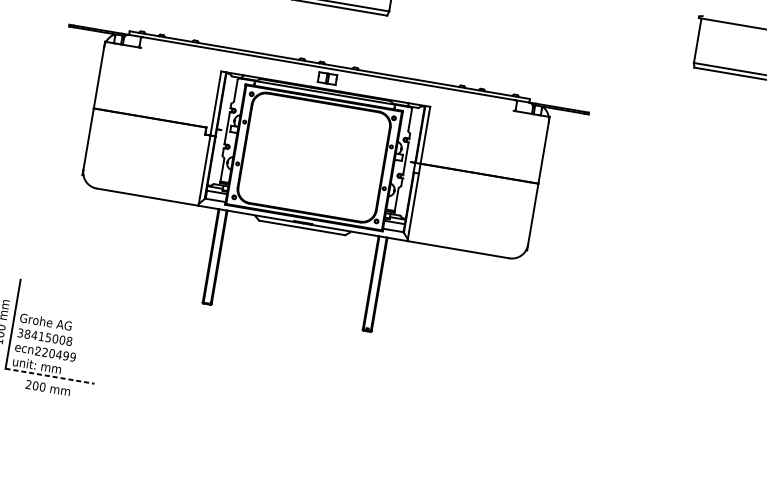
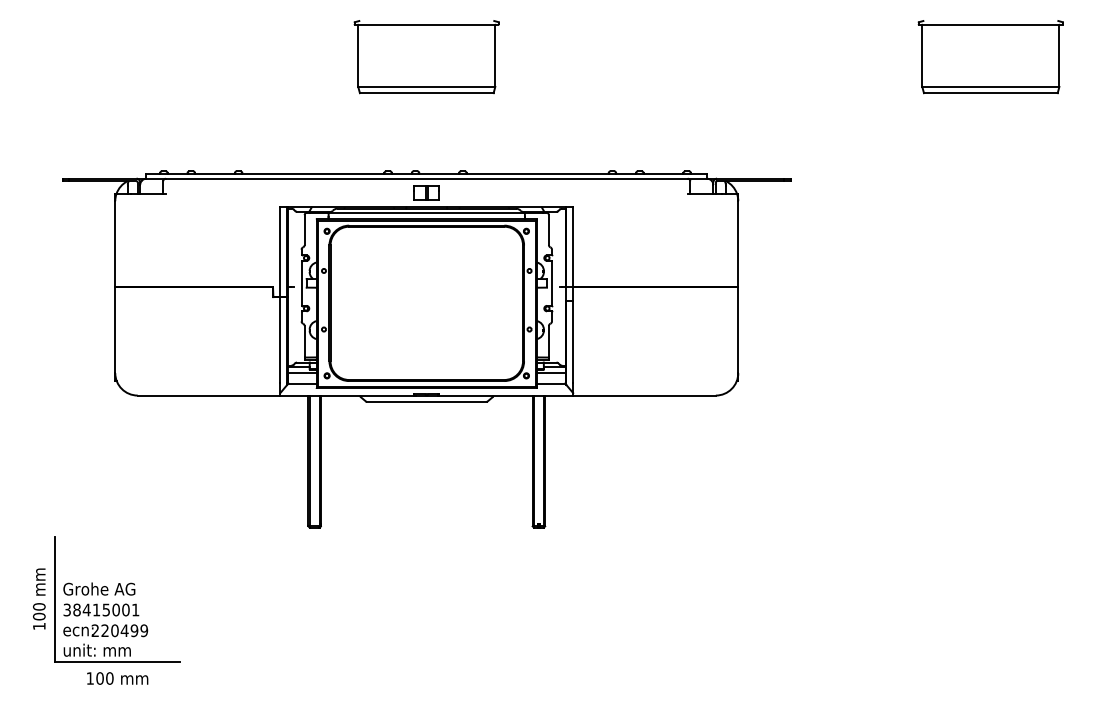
text: (69, 340) -> (135, 609), 38415008 -> 38415001
line: (50, 376) -> (117, 662), dashed -> solid
text: (28, 384) -> (89, 678), 200 -> 100

